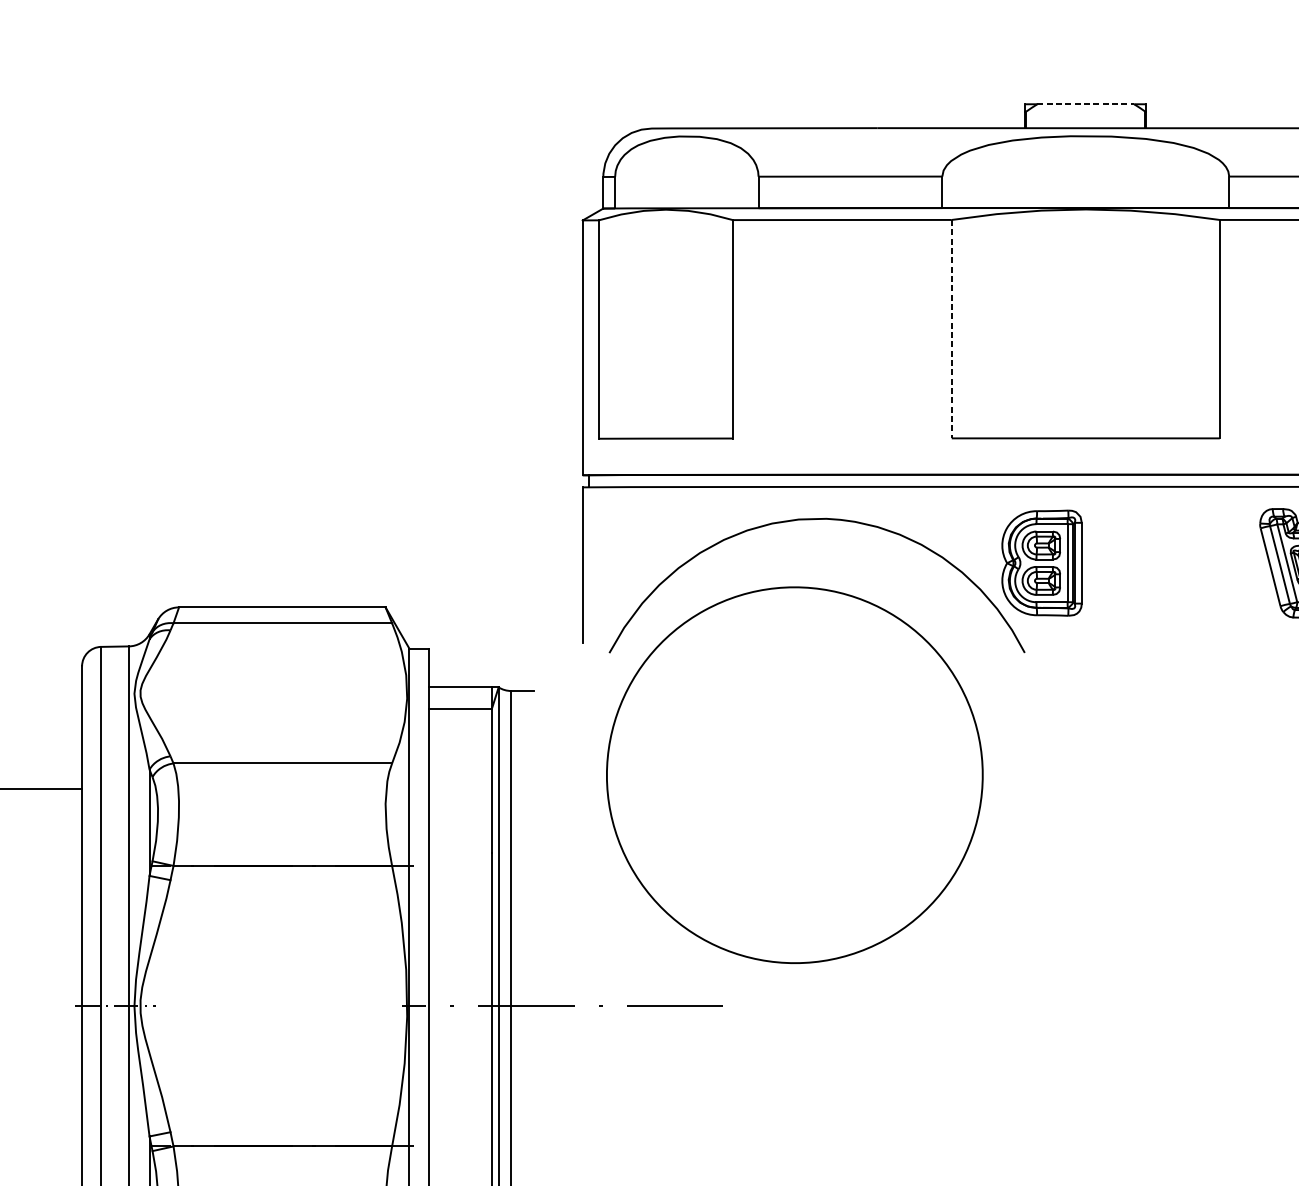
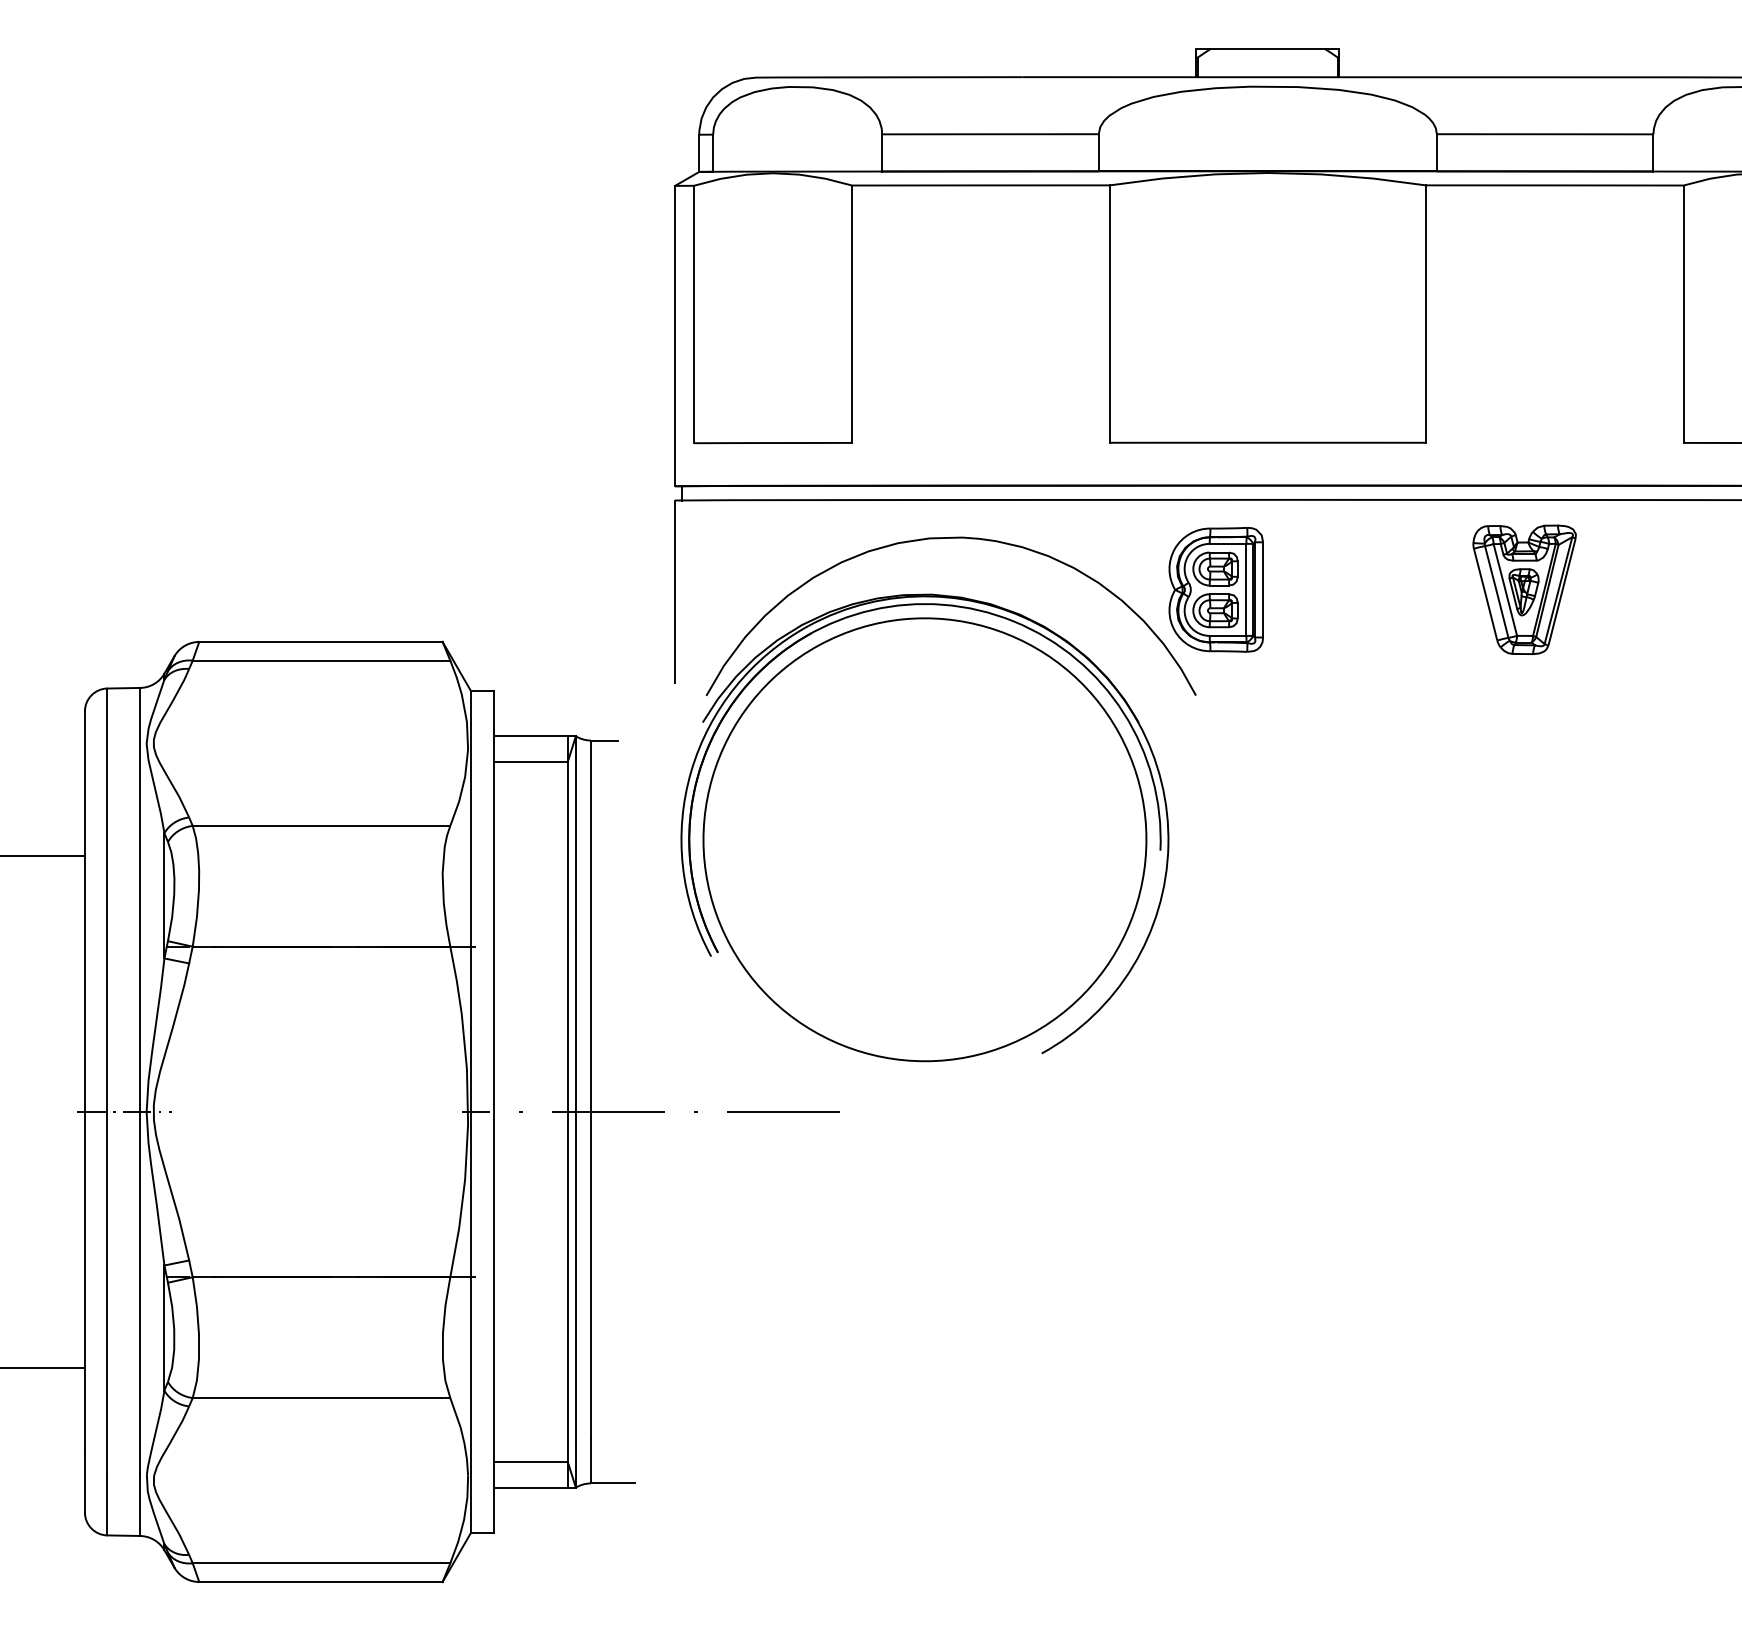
line: (1086, 103) -> (1268, 48), dashed -> solid
line: (951, 329) -> (1109, 314), dashed -> solid
part: (794, 576) -> (924, 605), added

